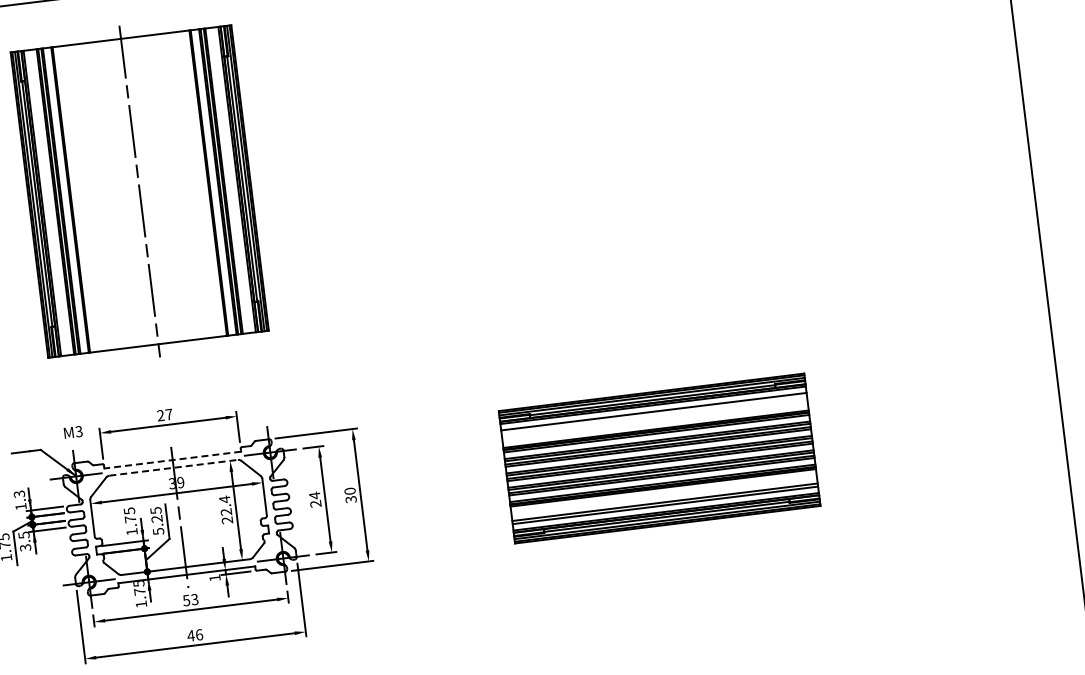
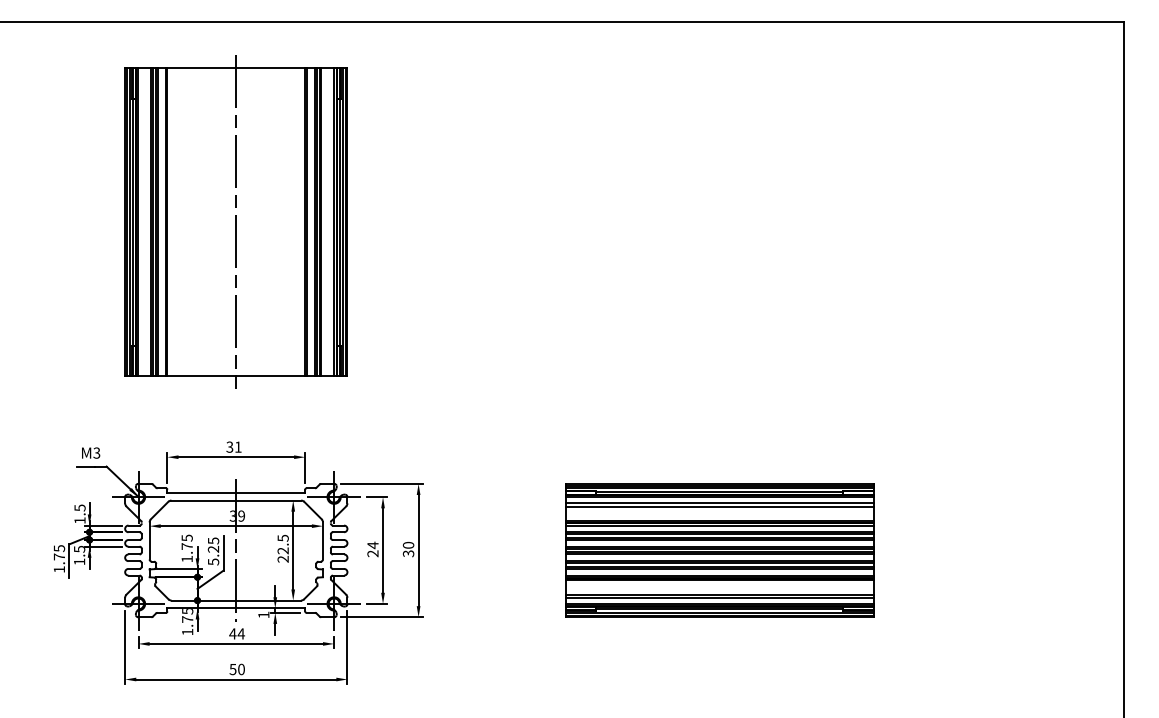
text: (164, 414) -> (233, 446), 27 -> 31
line: (653, 414) -> (719, 506), added
text: (73, 431) -> (91, 452), moved
line: (172, 459) -> (236, 492), dashed -> solid
line: (173, 467) -> (236, 500), dashed -> solid
text: (18, 493) -> (79, 507), 1.3 -> 1.5
text: (224, 499) -> (282, 538), 22.4 -> 22.5
text: (25, 547) -> (79, 561), 3.5 -> 1.5
text: (190, 599) -> (236, 633), 53 -> 44
text: (195, 635) -> (237, 669), 46 -> 50

